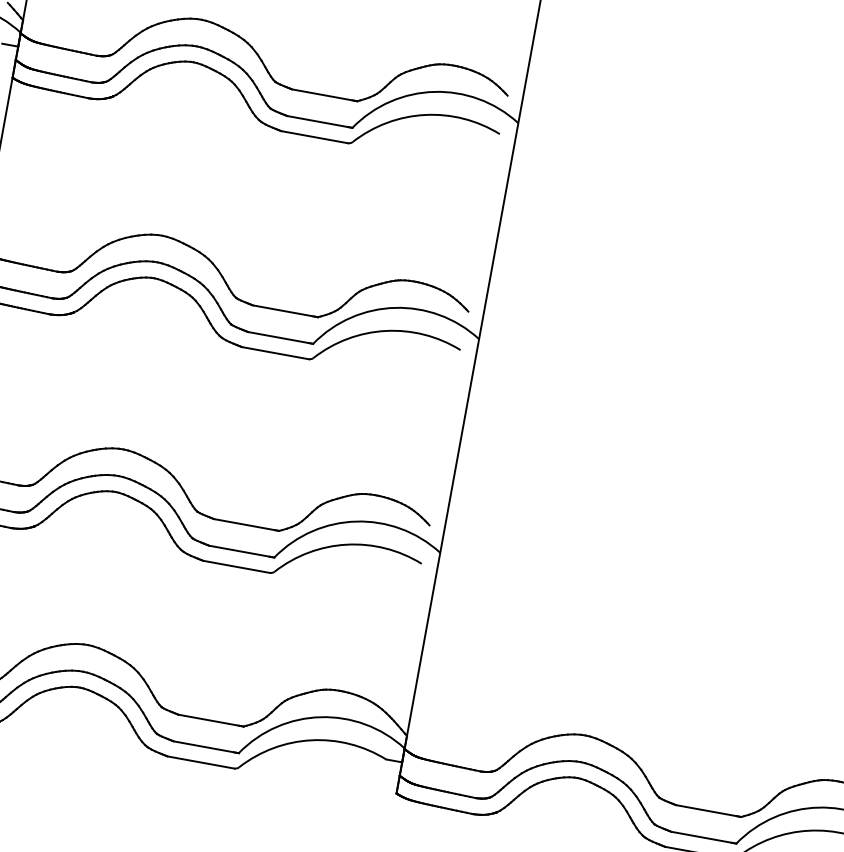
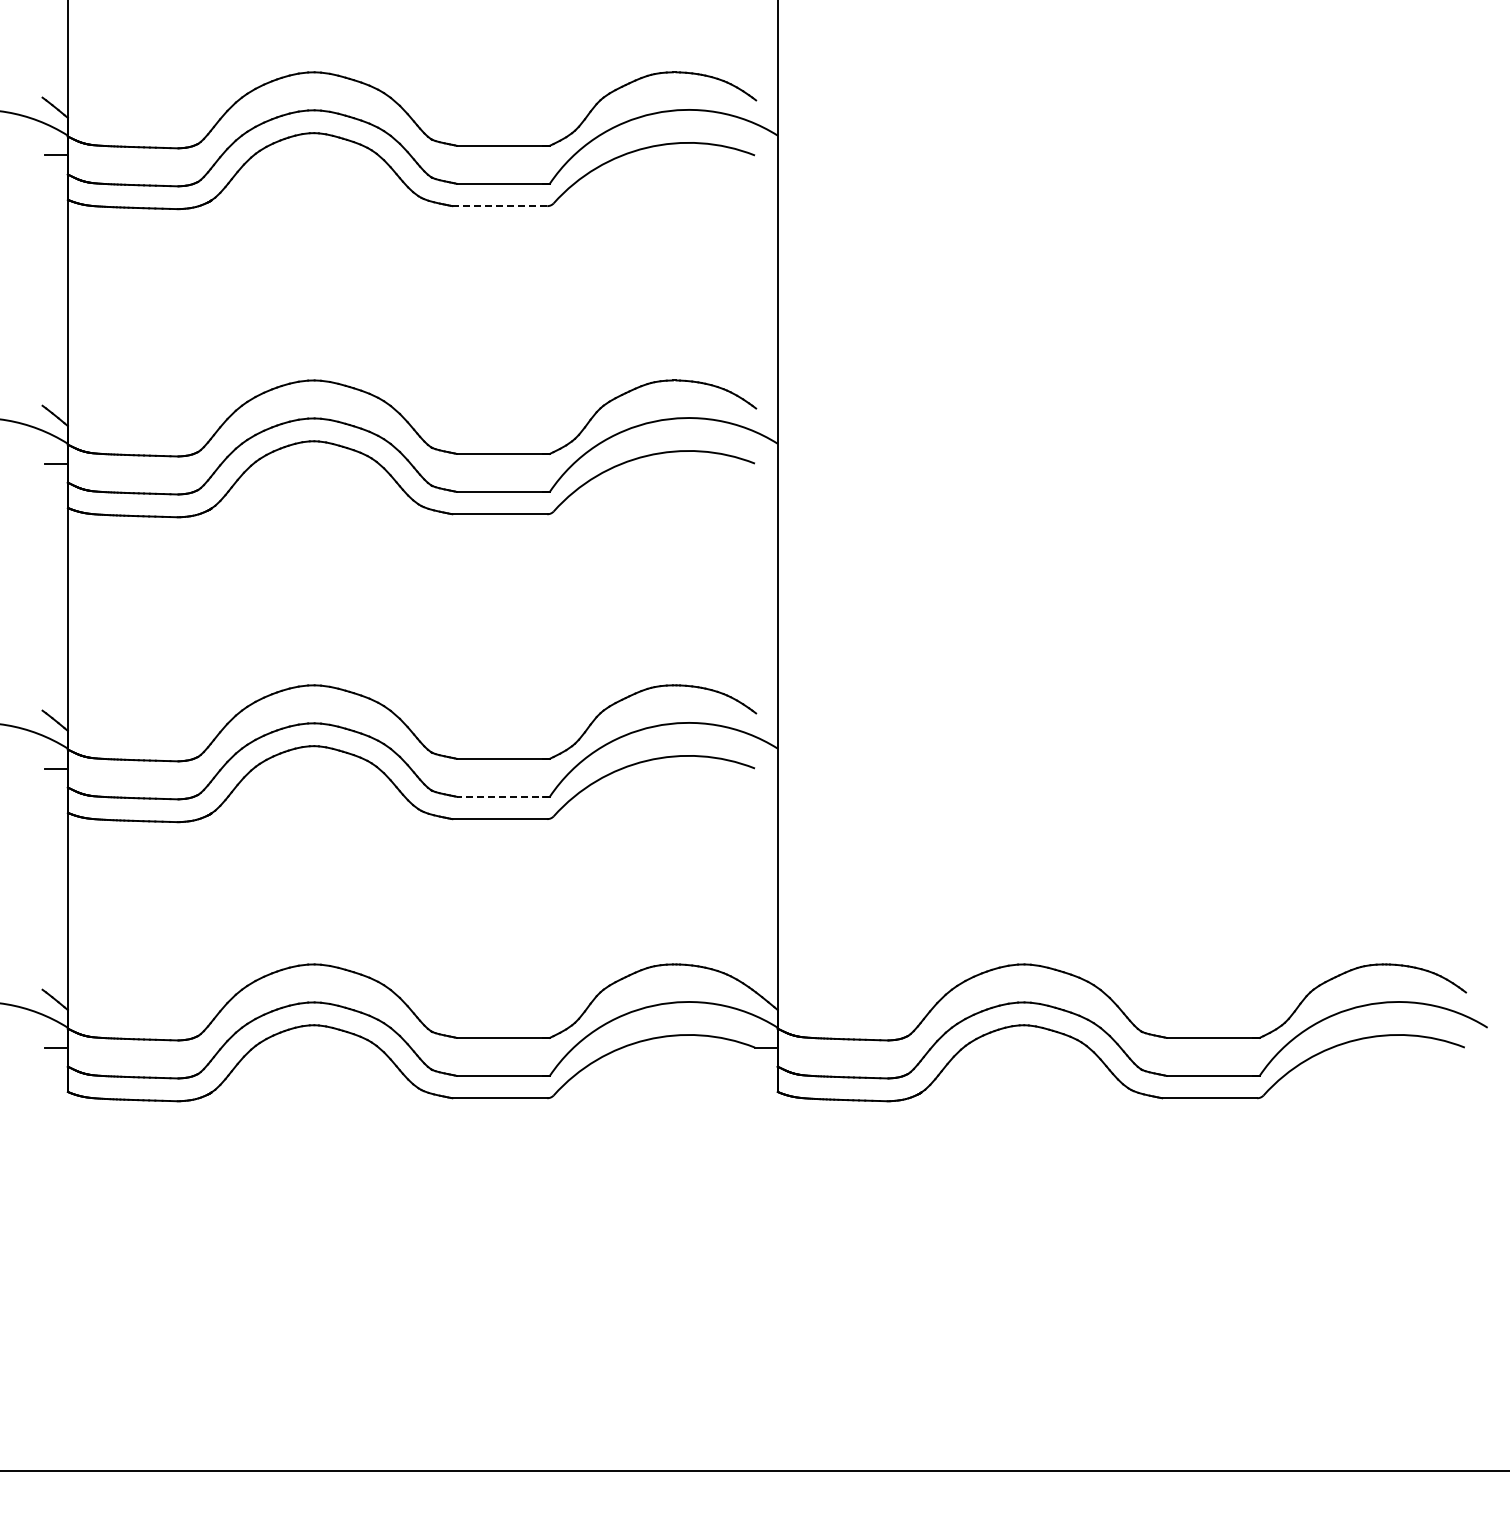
line: (314, 137) -> (500, 206), solid -> dashed
line: (241, 551) -> (502, 796), solid -> dashed

